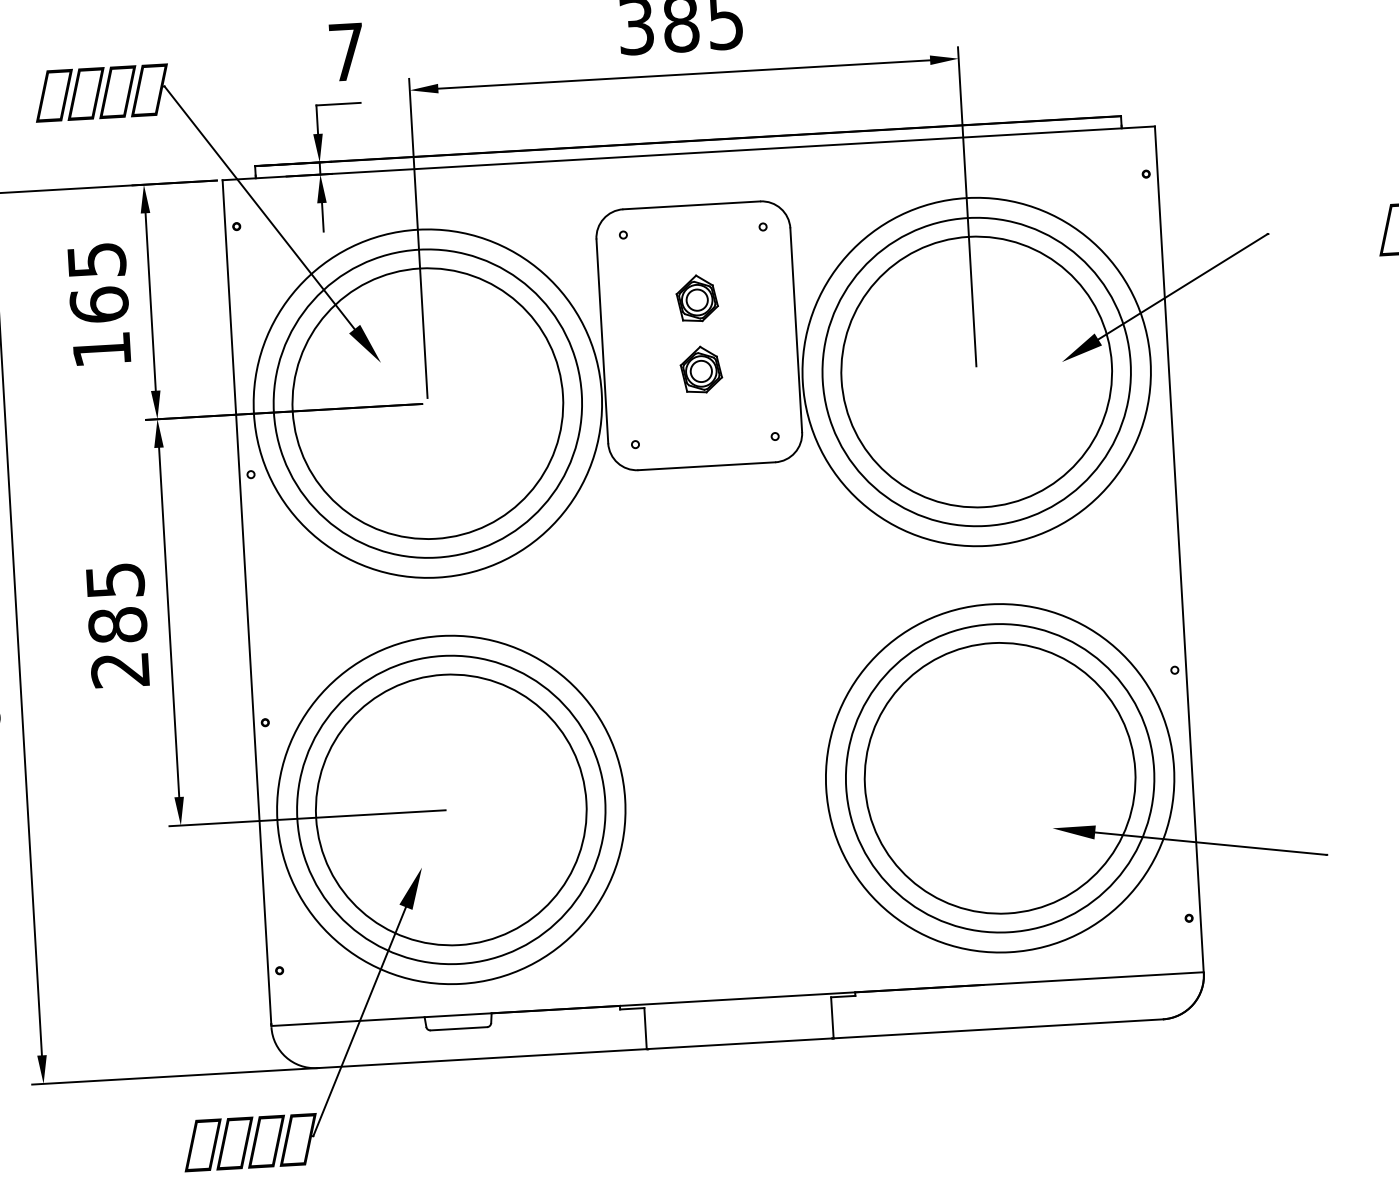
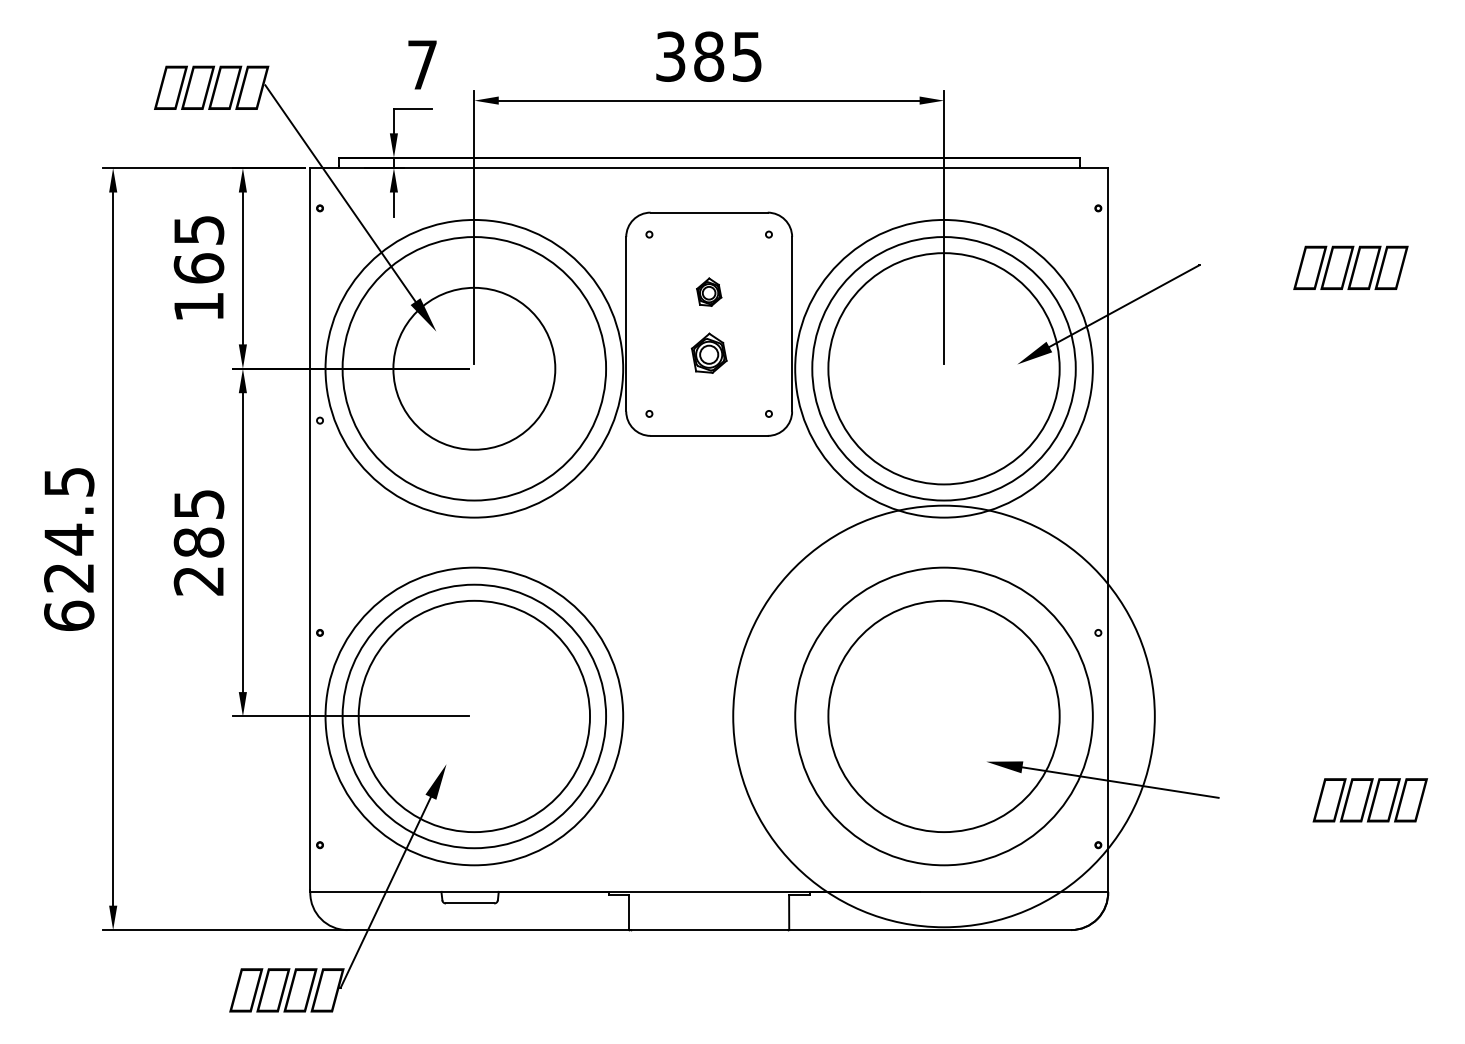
part: (696, 297) -> (708, 291), size x0.7
circle: (428, 403) -> (474, 368), size x0.7
circle: (999, 778) -> (943, 716), size x1.6

